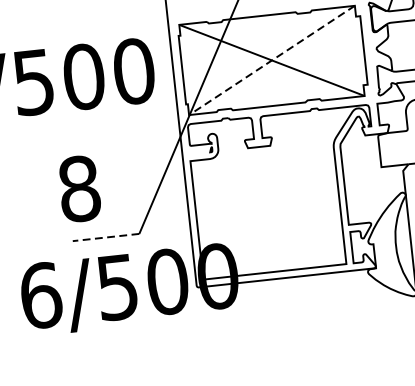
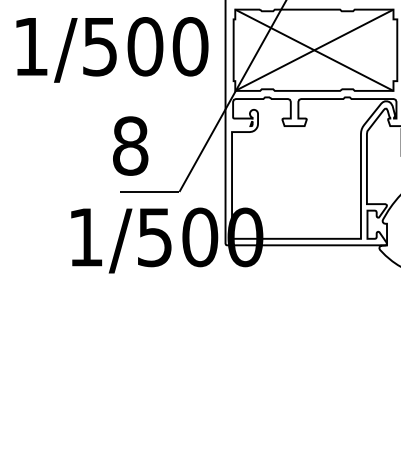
line: (272, 60) -> (314, 50), dashed -> solid
line: (106, 237) -> (149, 191), dashed -> solid
text: (41, 295) -> (86, 237), 6/500 -> 1/500

